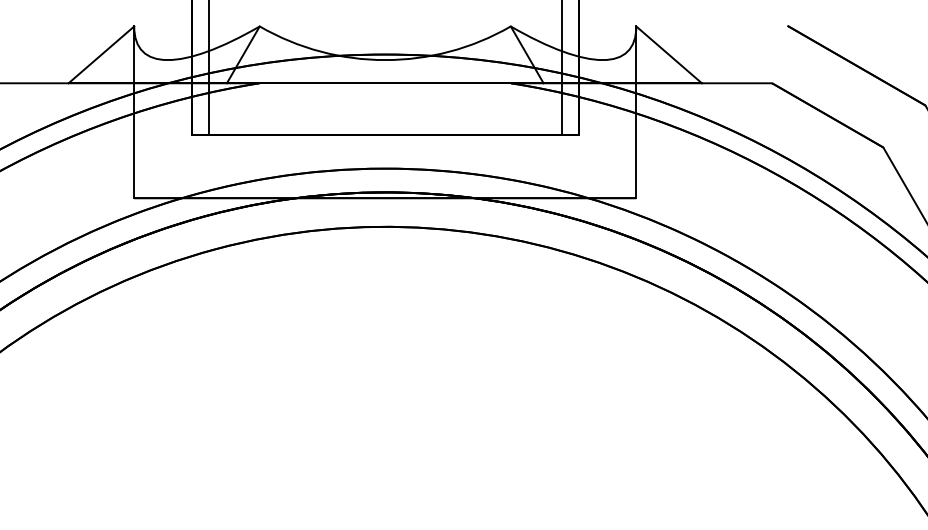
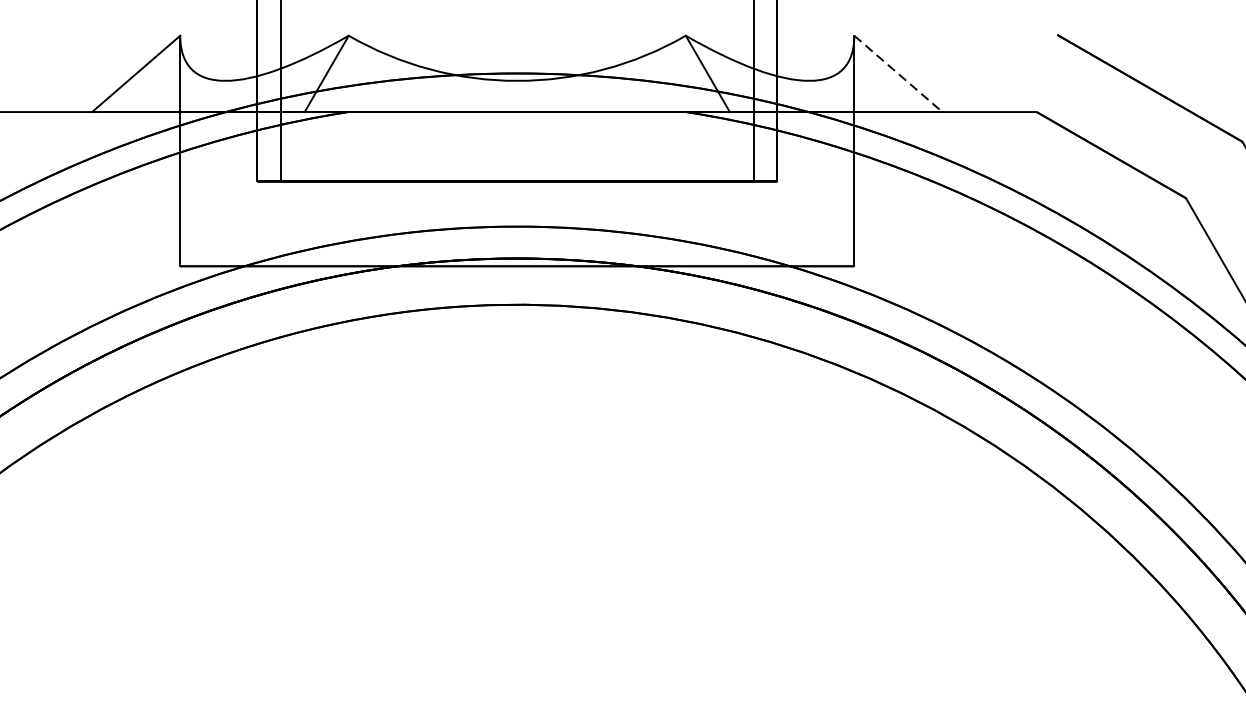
line: (669, 55) -> (898, 74), solid -> dashed

